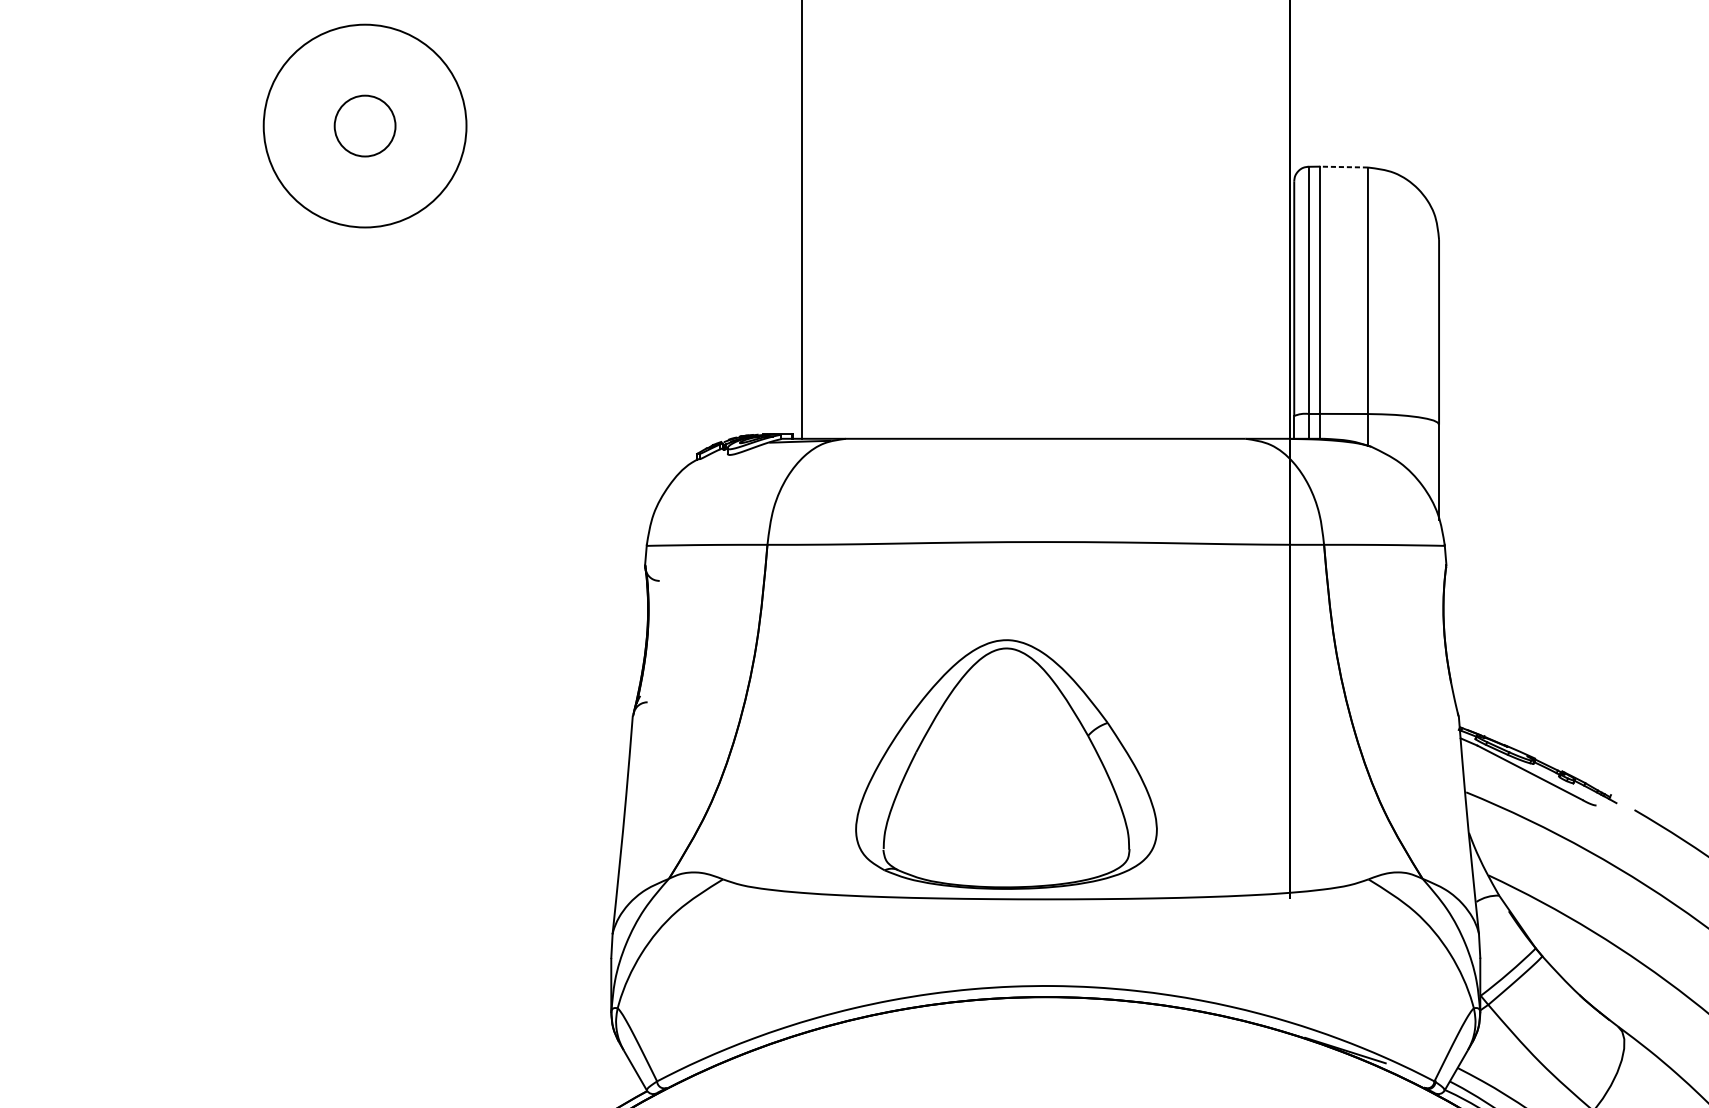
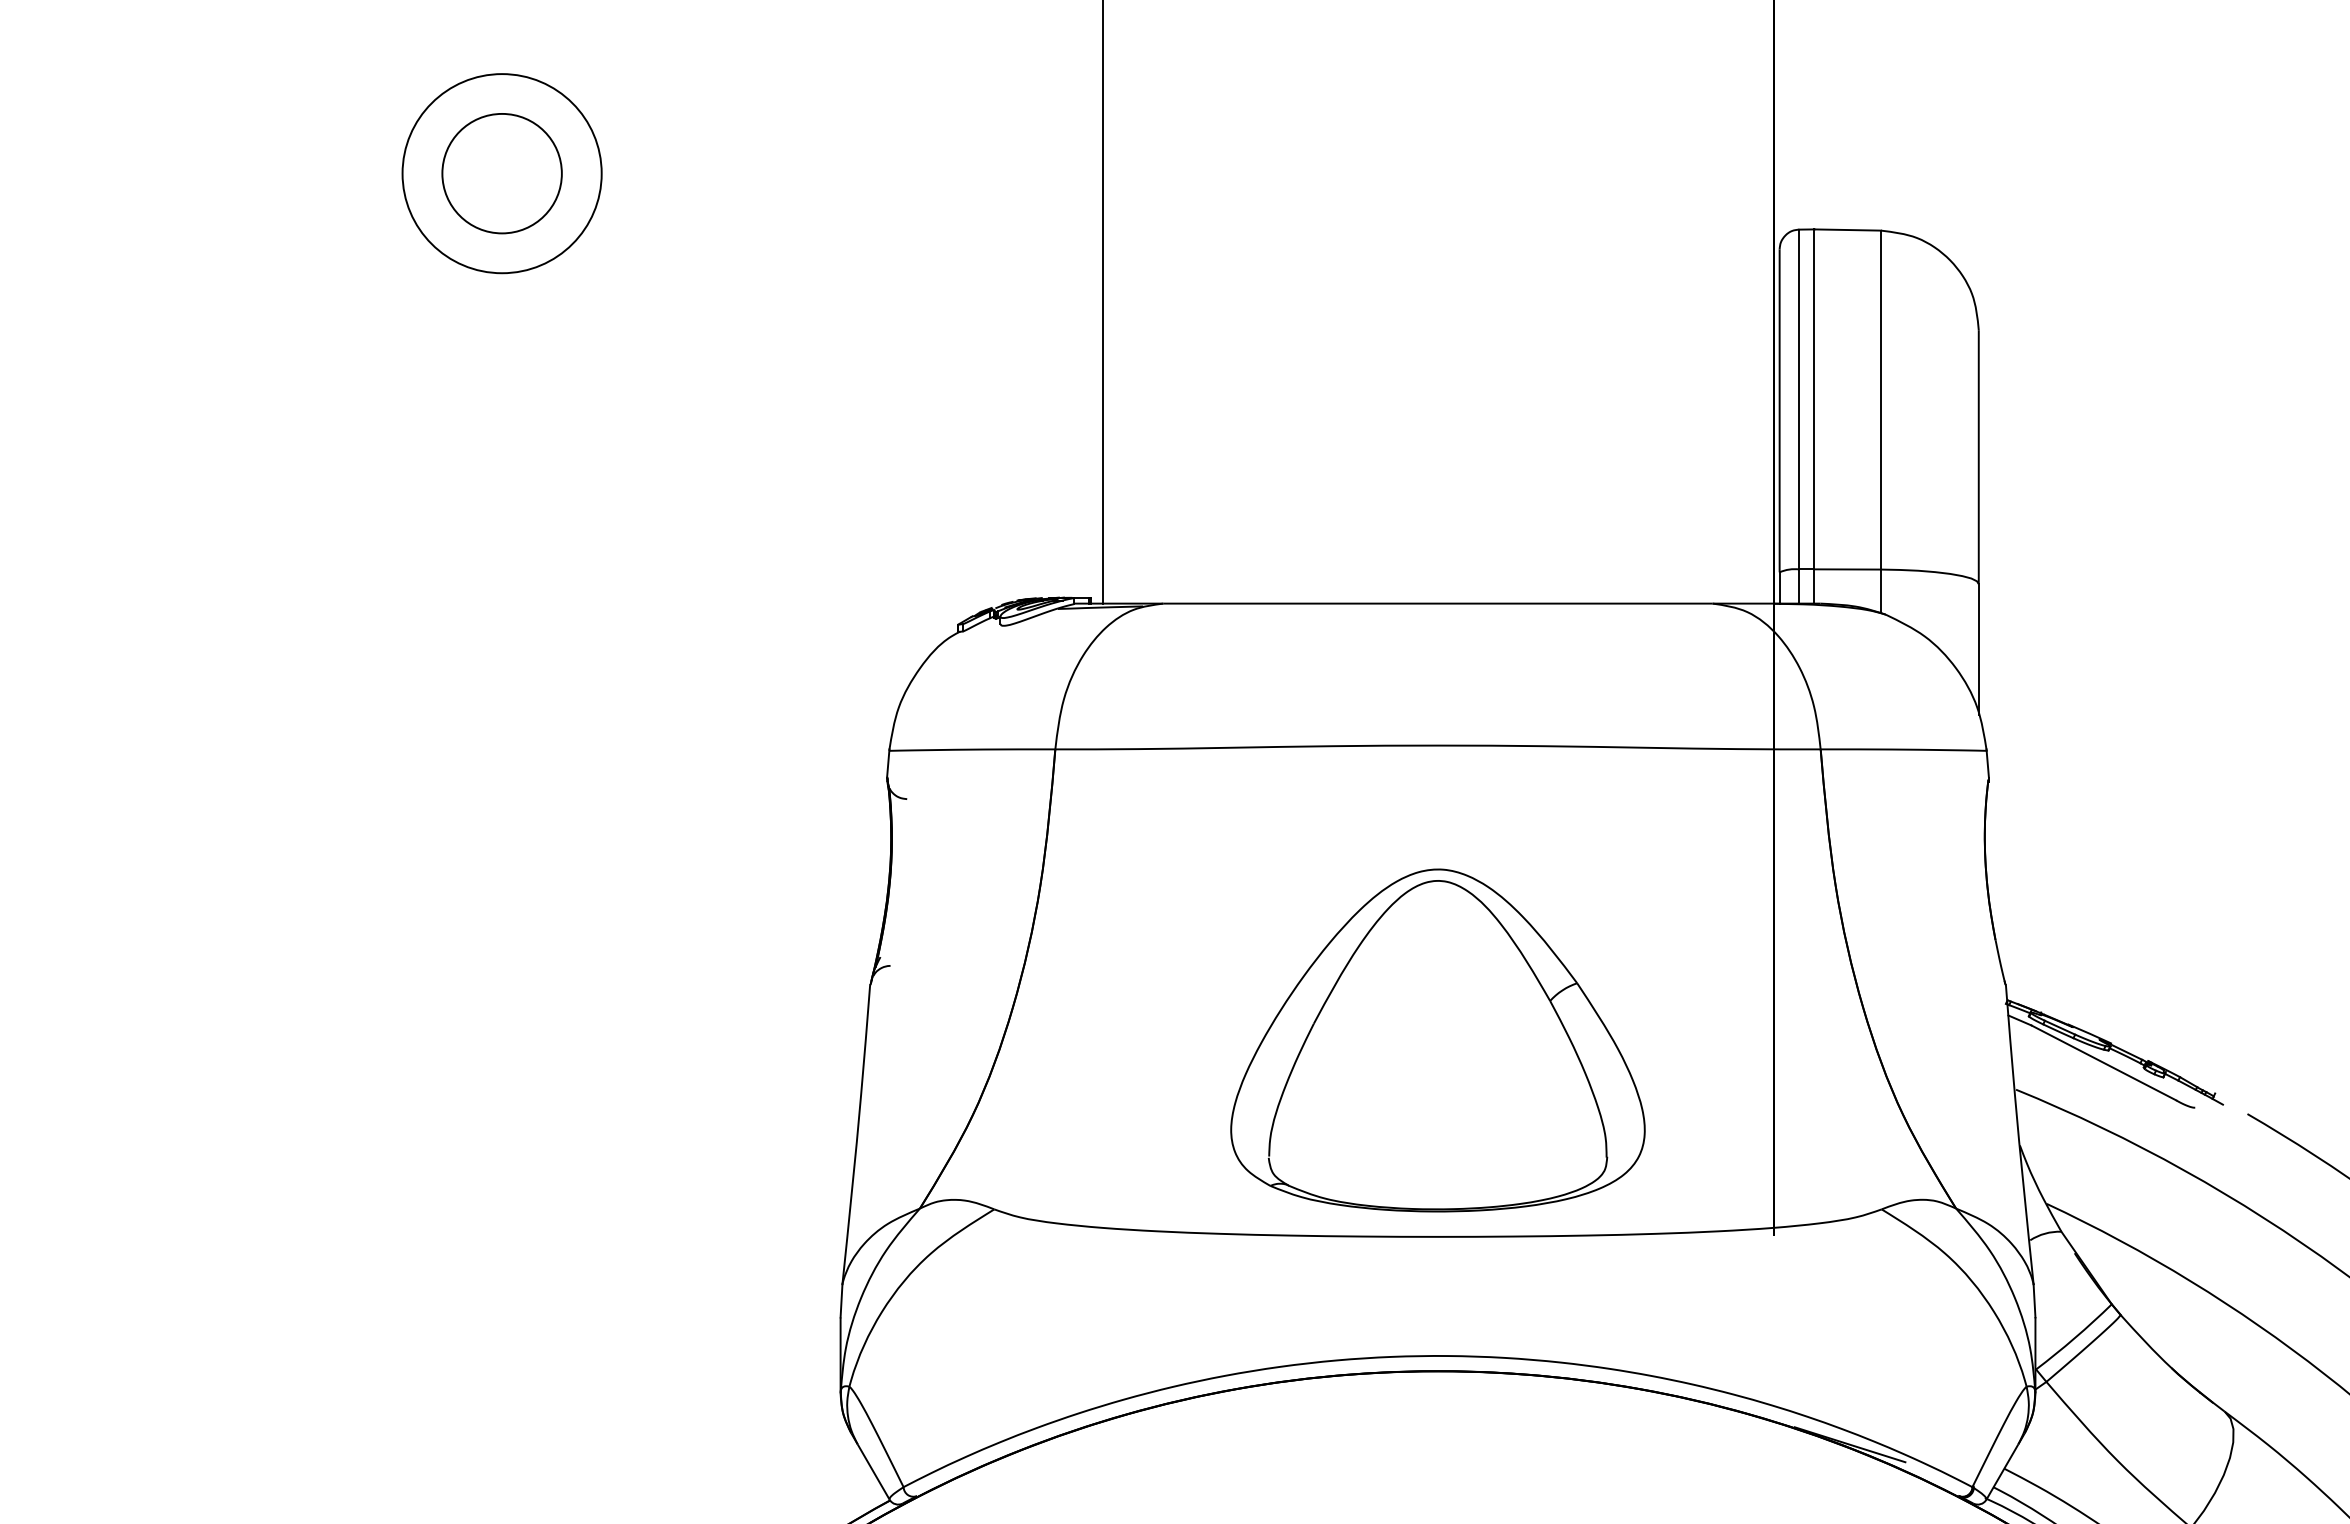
circle: (364, 125) -> (501, 173), size x0.71
circle: (364, 125) -> (501, 173), size x1.43
line: (1343, 167) -> (1847, 230), dashed -> solid
part: (1006, 764) -> (1437, 1040), moved

